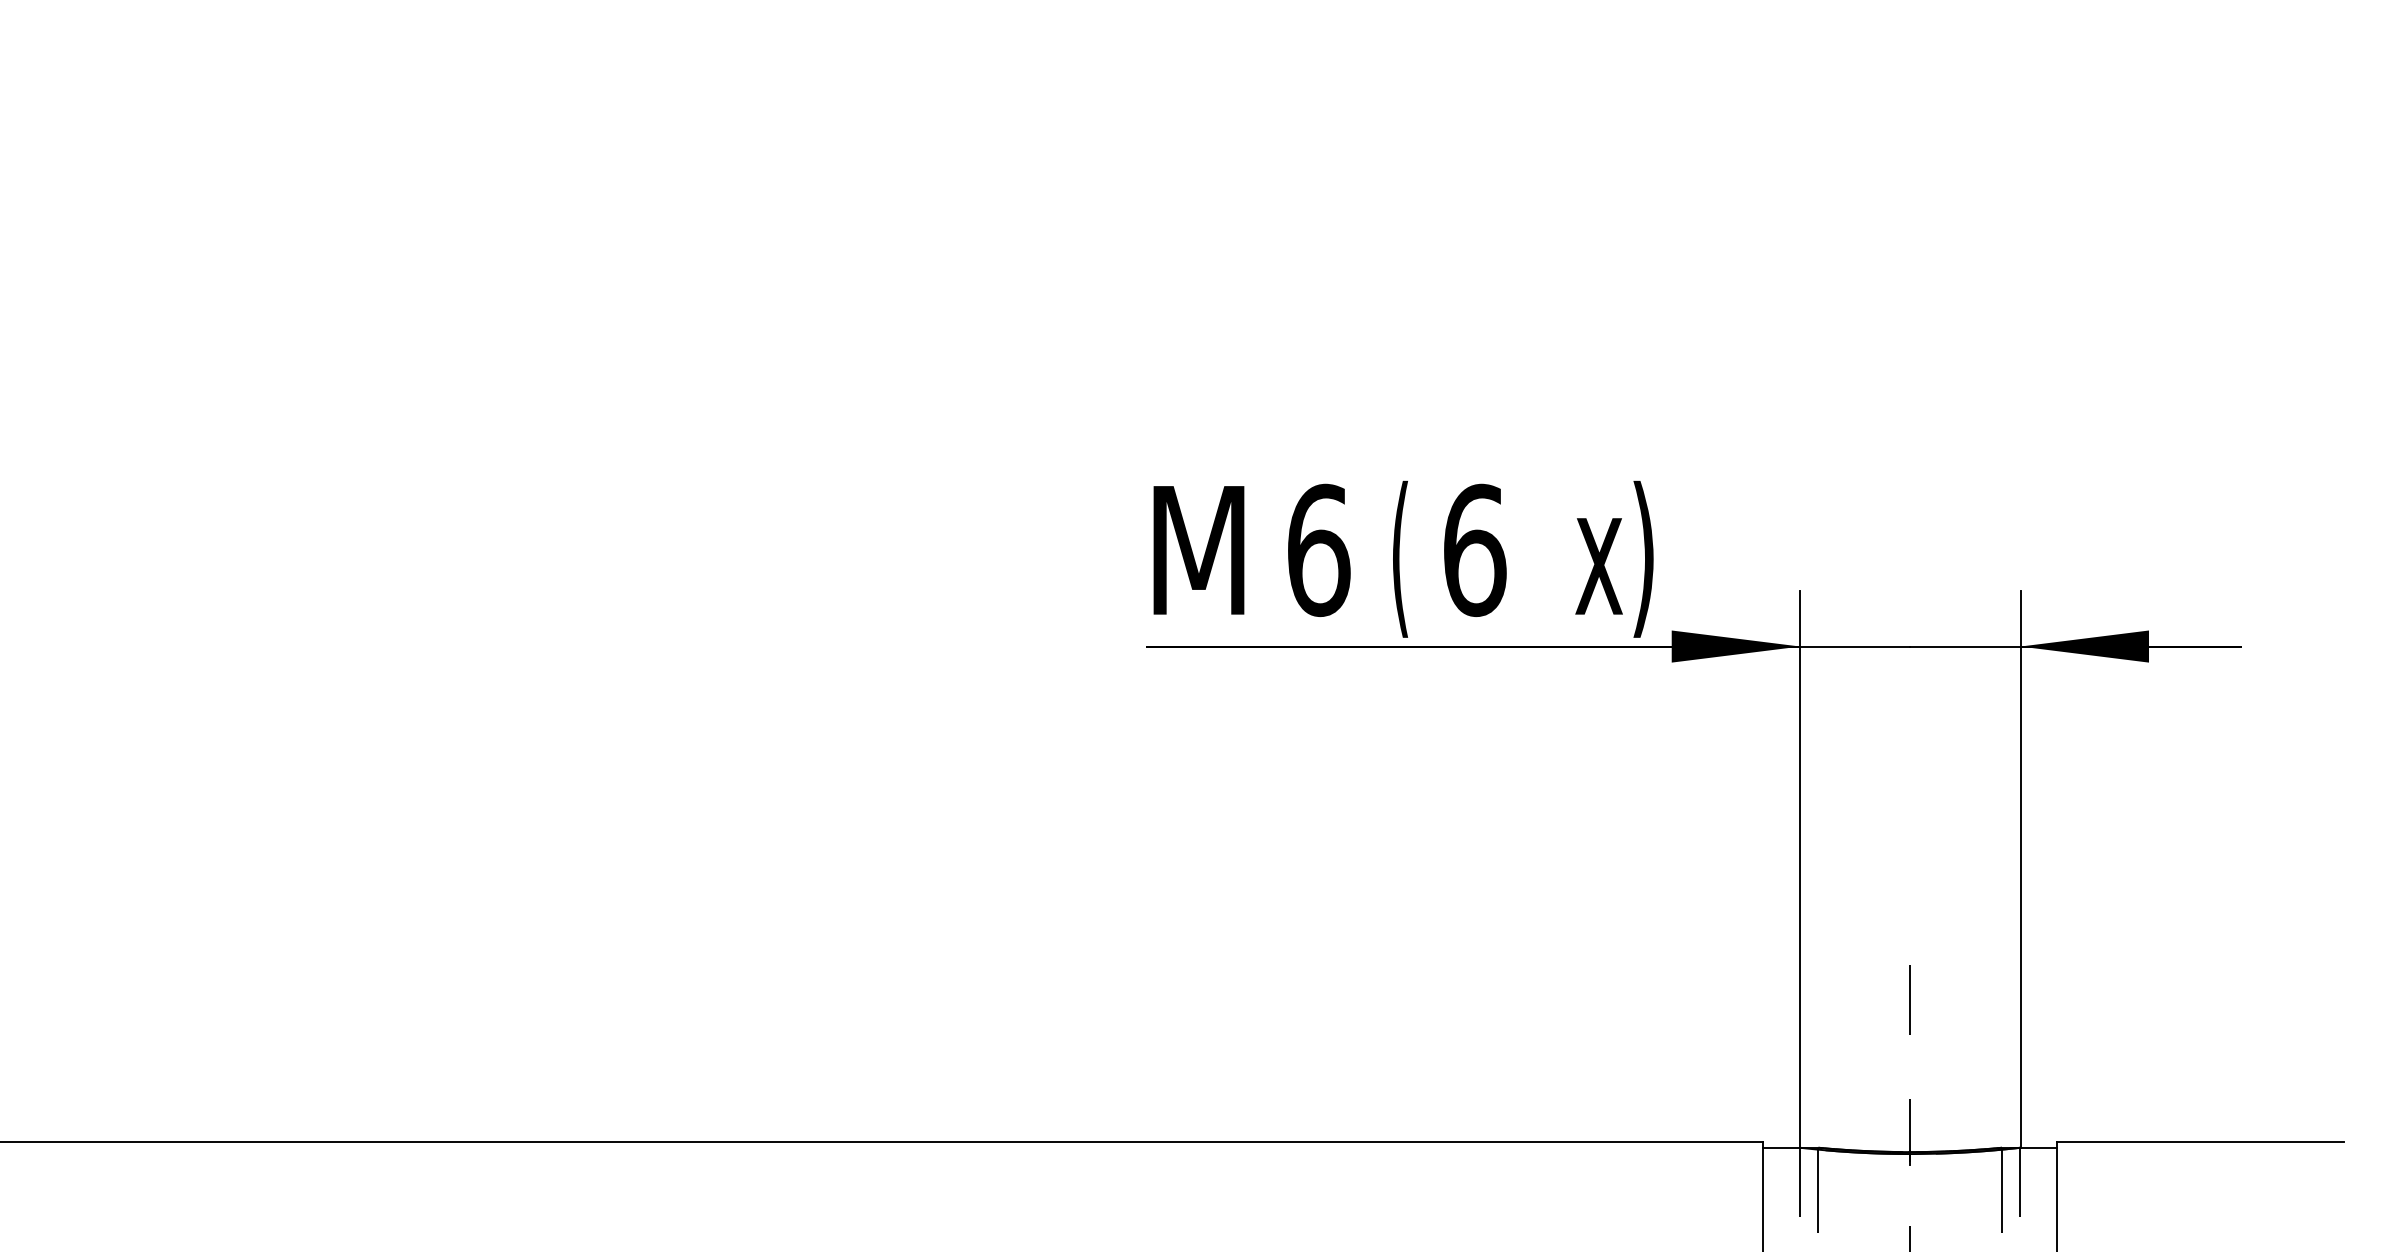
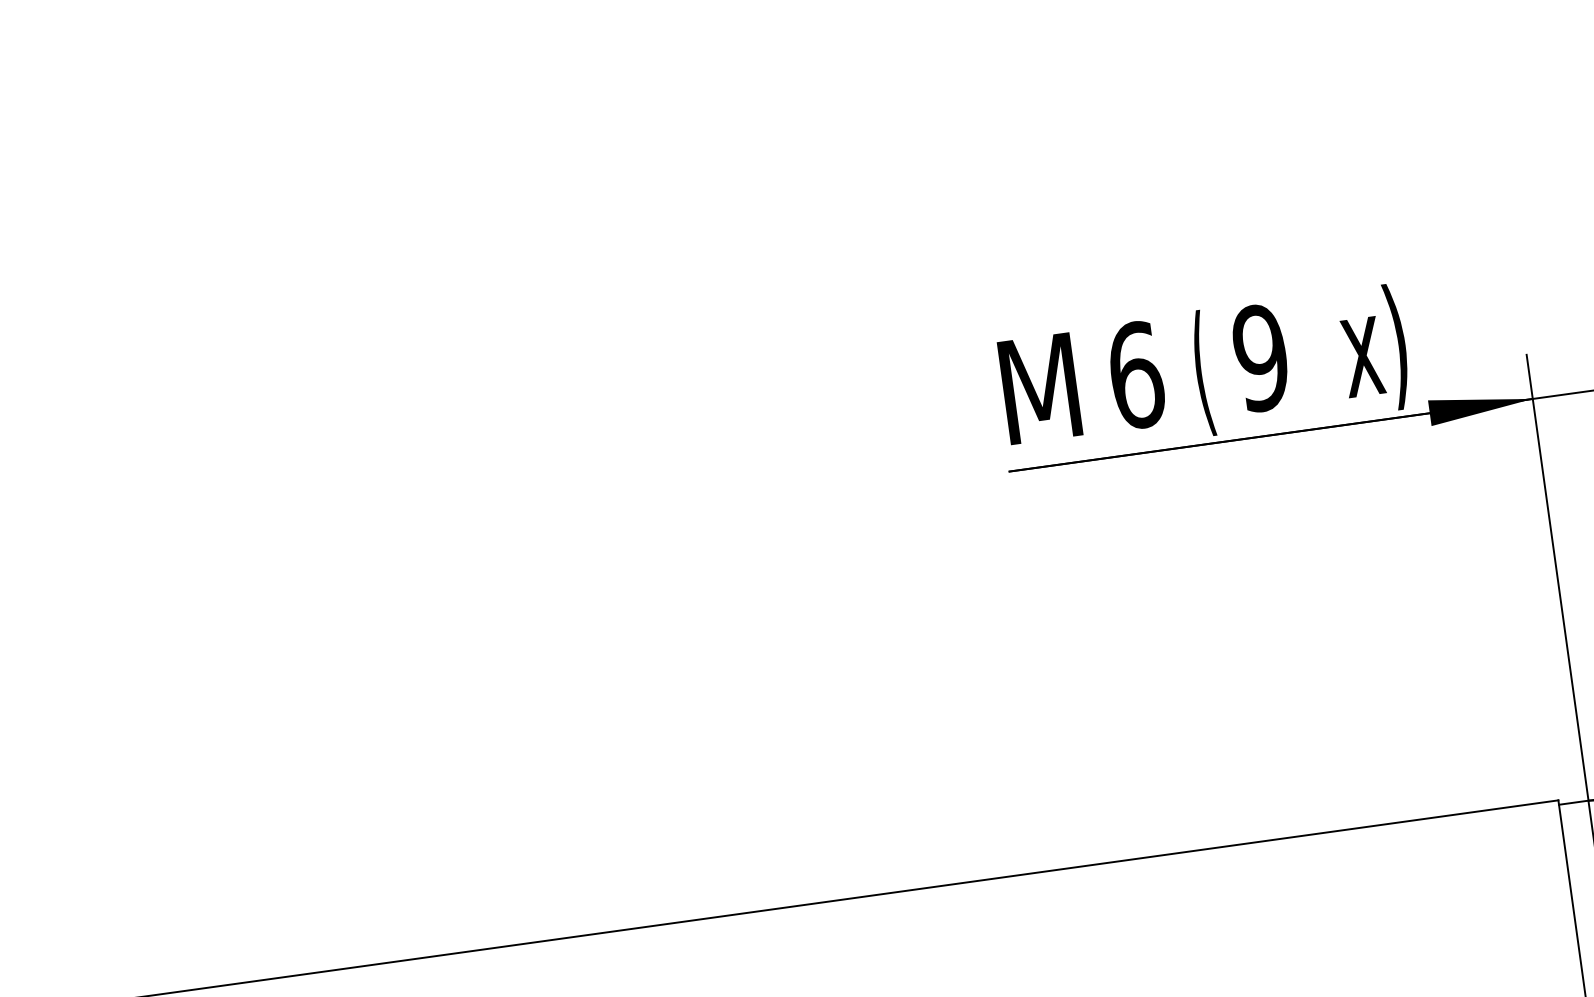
text: (1474, 550) -> (1261, 358), 6 -> 9

